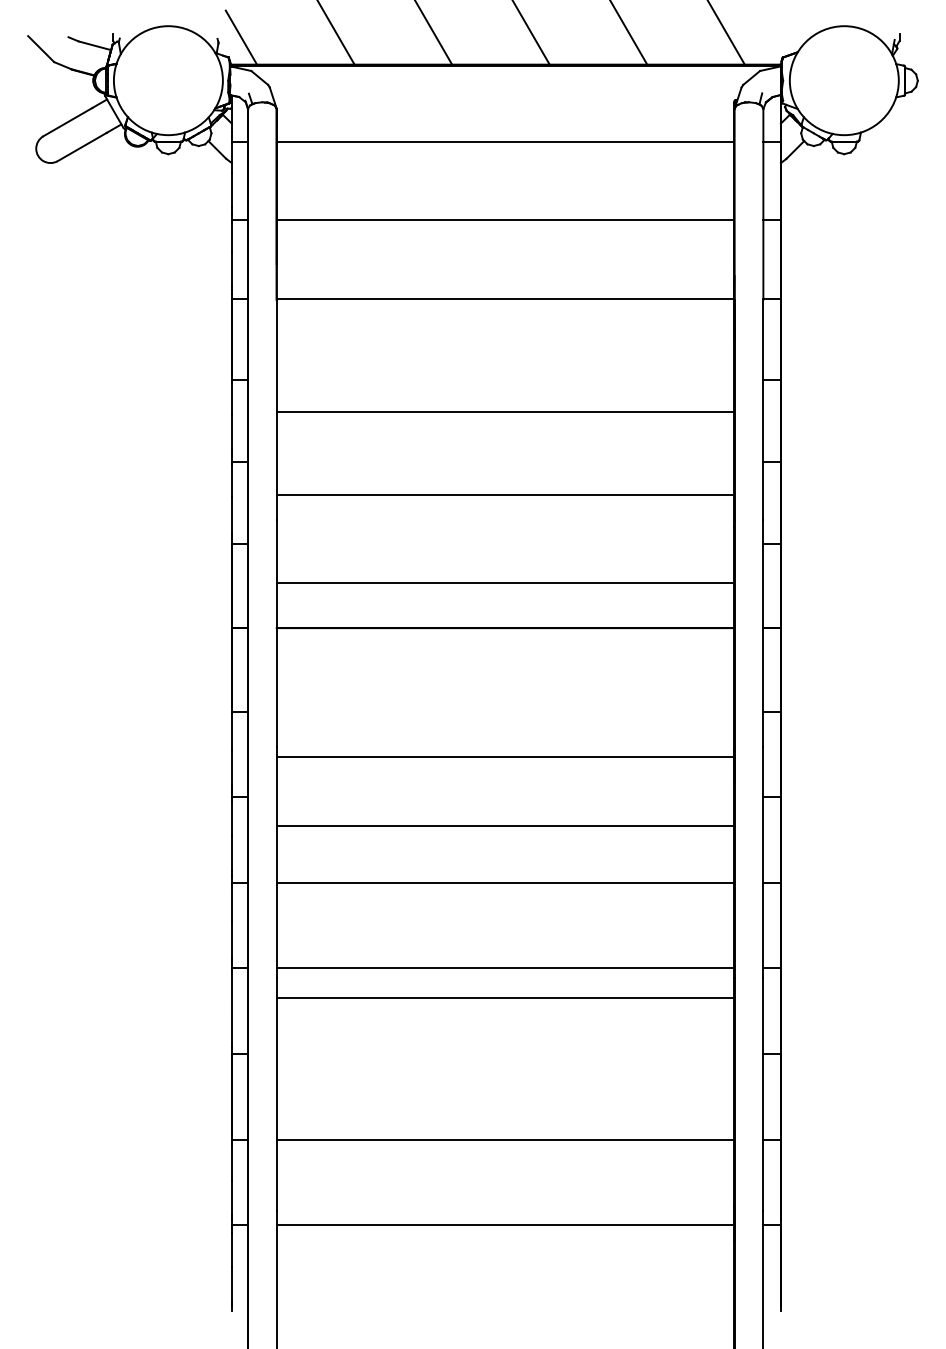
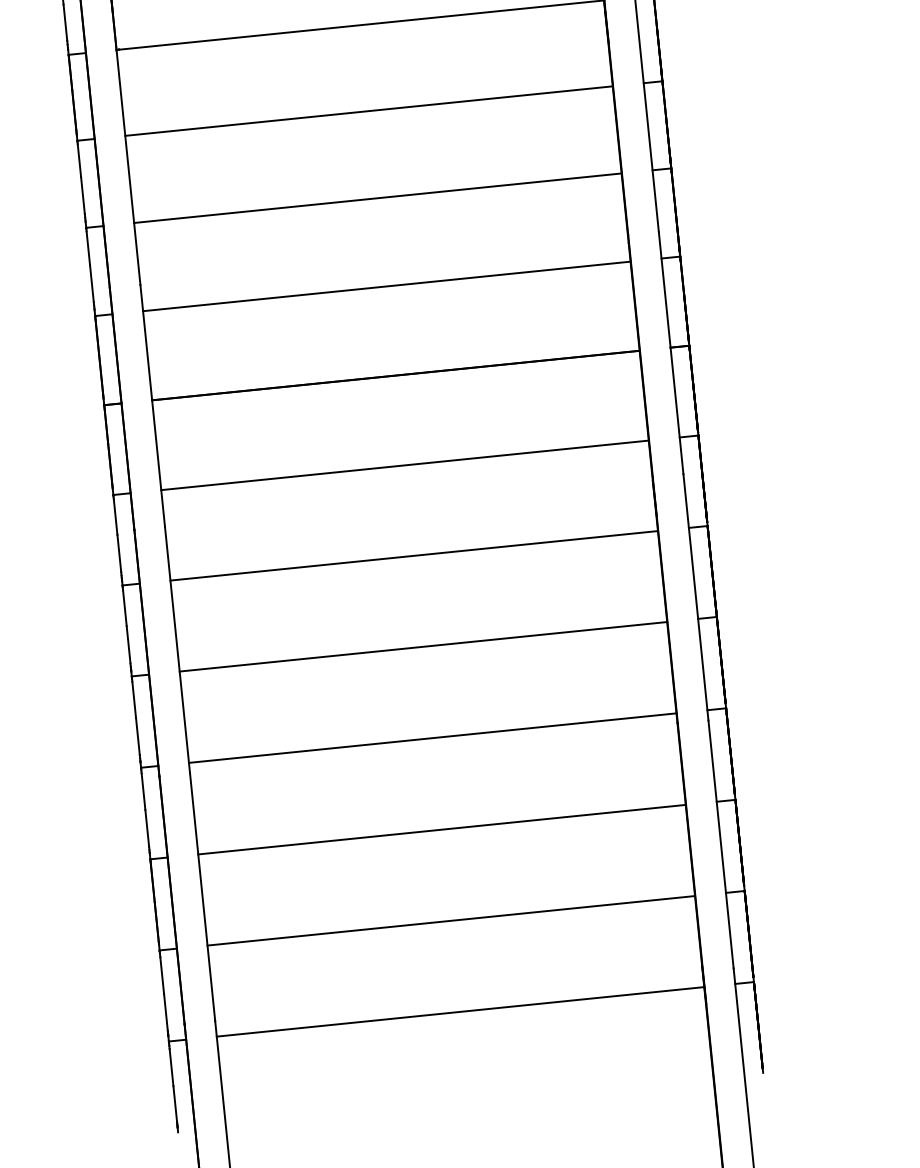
line: (505, 411) -> (368, 110), moved
line: (505, 494) -> (377, 198), moved
line: (505, 583) -> (386, 286), moved
line: (505, 757) -> (404, 465), moved
line: (505, 826) -> (414, 555), moved
line: (505, 998) -> (441, 829), moved

